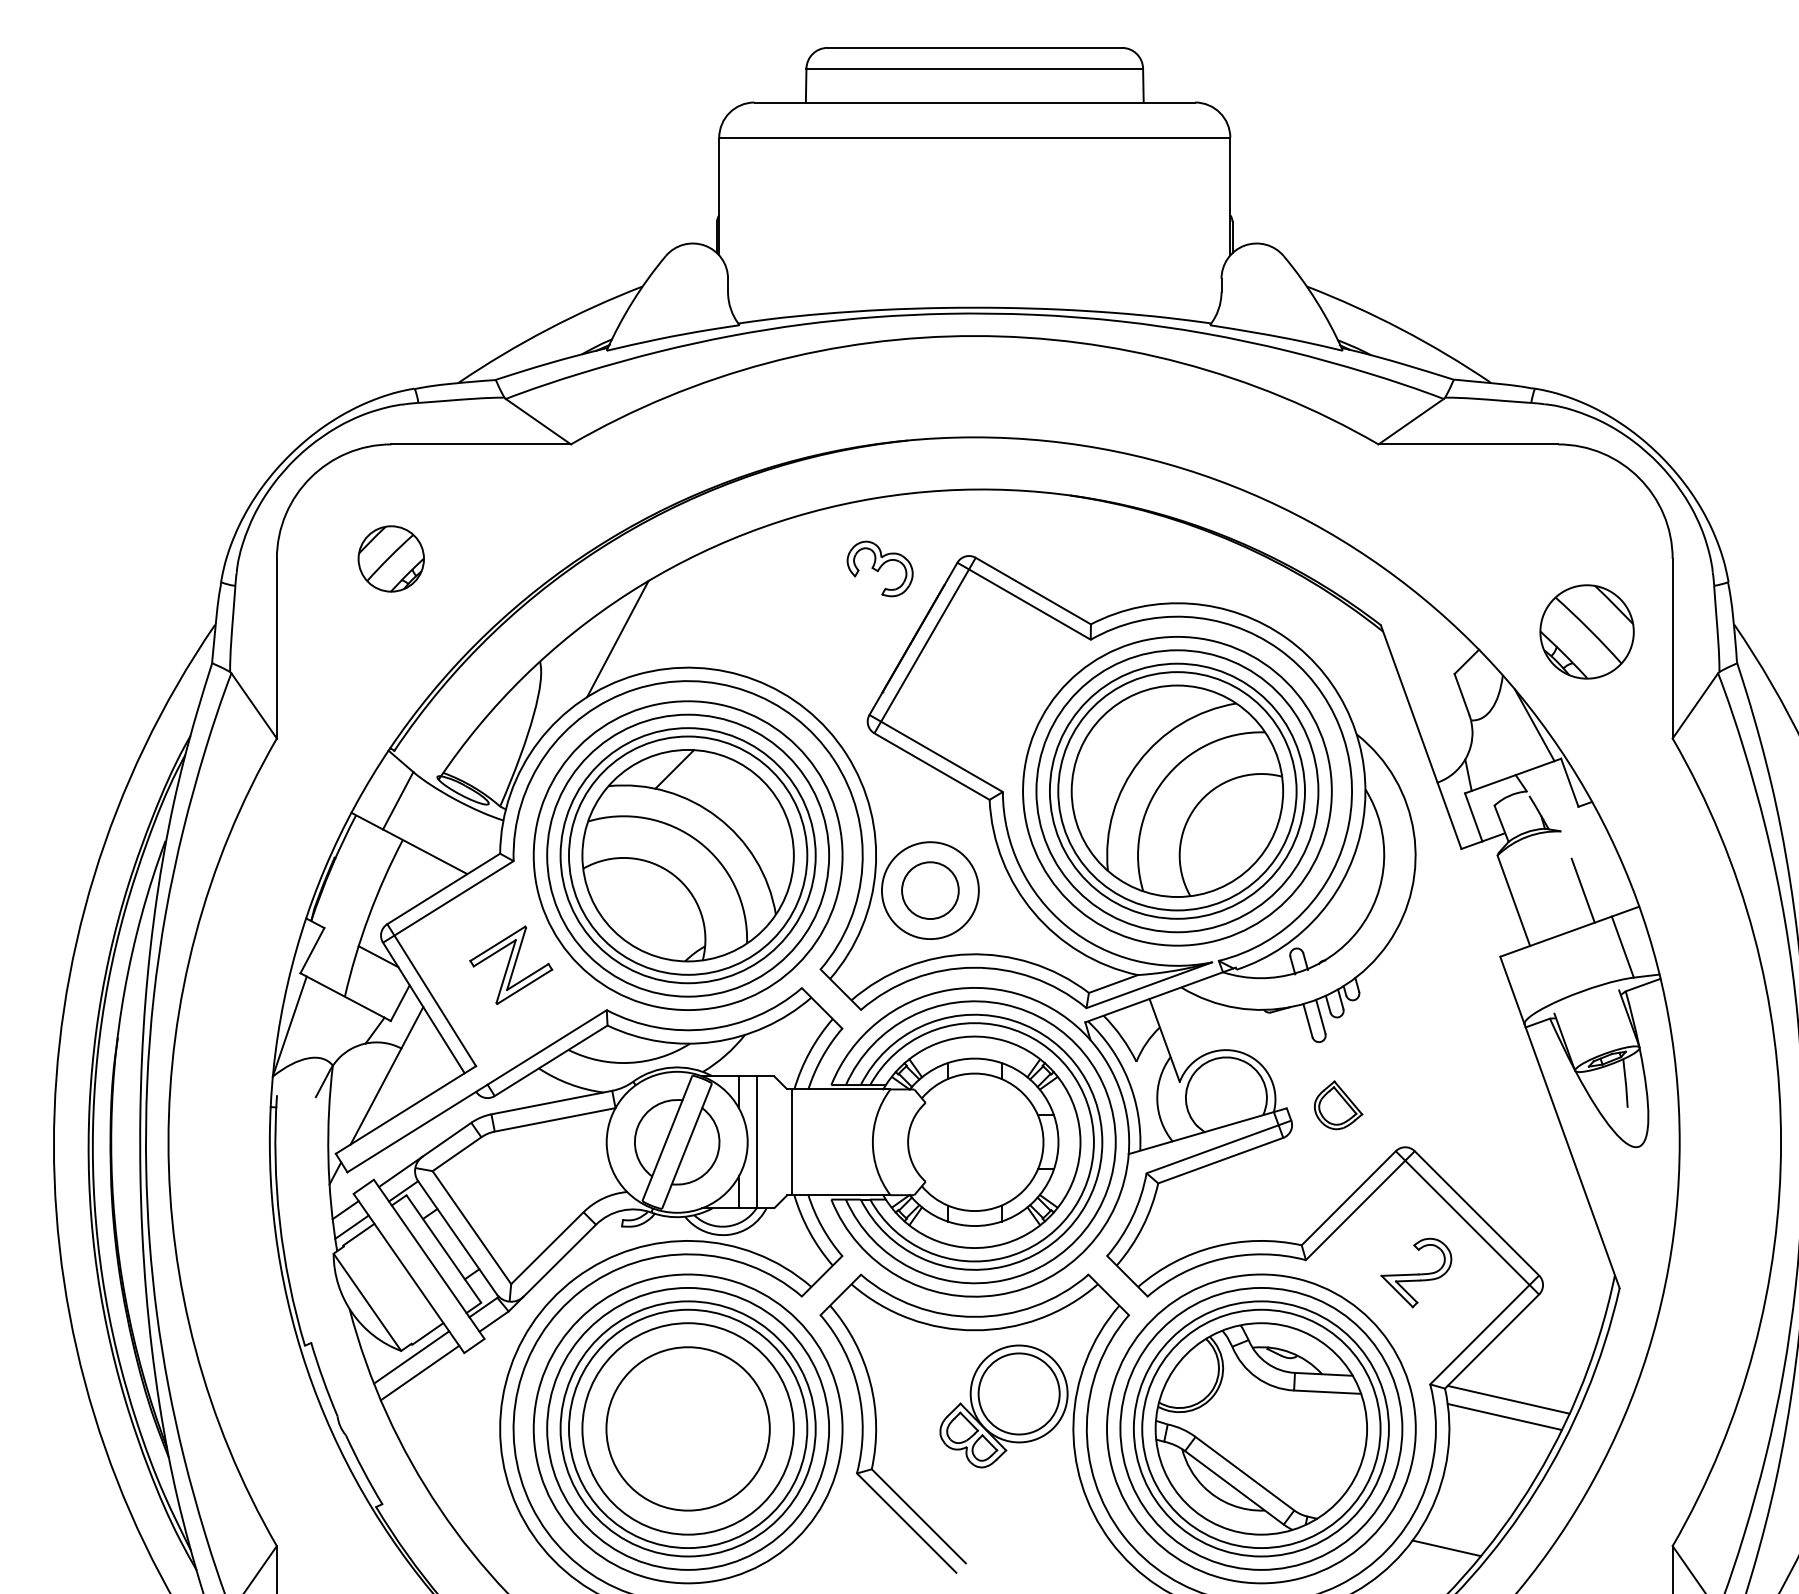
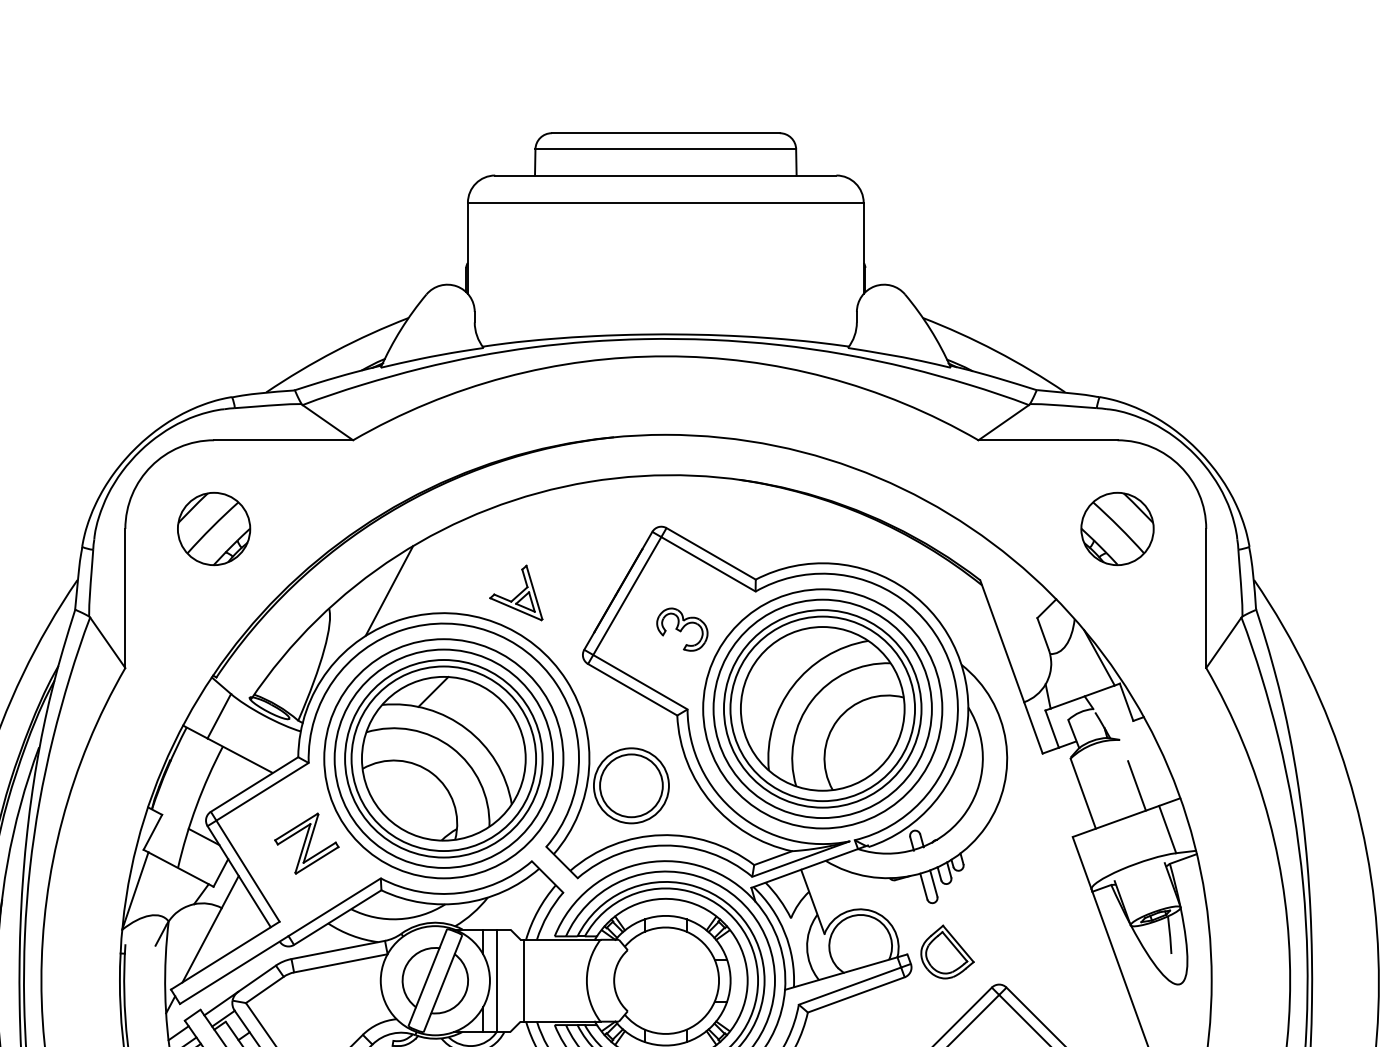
part: (390, 558) -> (213, 528), size x1.43
part: (879, 568) -> (681, 629), moved
part: (1586, 631) -> (1117, 528), moved
part: (781, 641) -> (516, 592), added
circle: (929, 890) -> (630, 785), size x1.43
part: (1338, 1105) -> (947, 952), size x1.43

